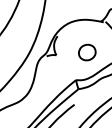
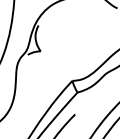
part: (87, 52) -> (82, 41), removed

